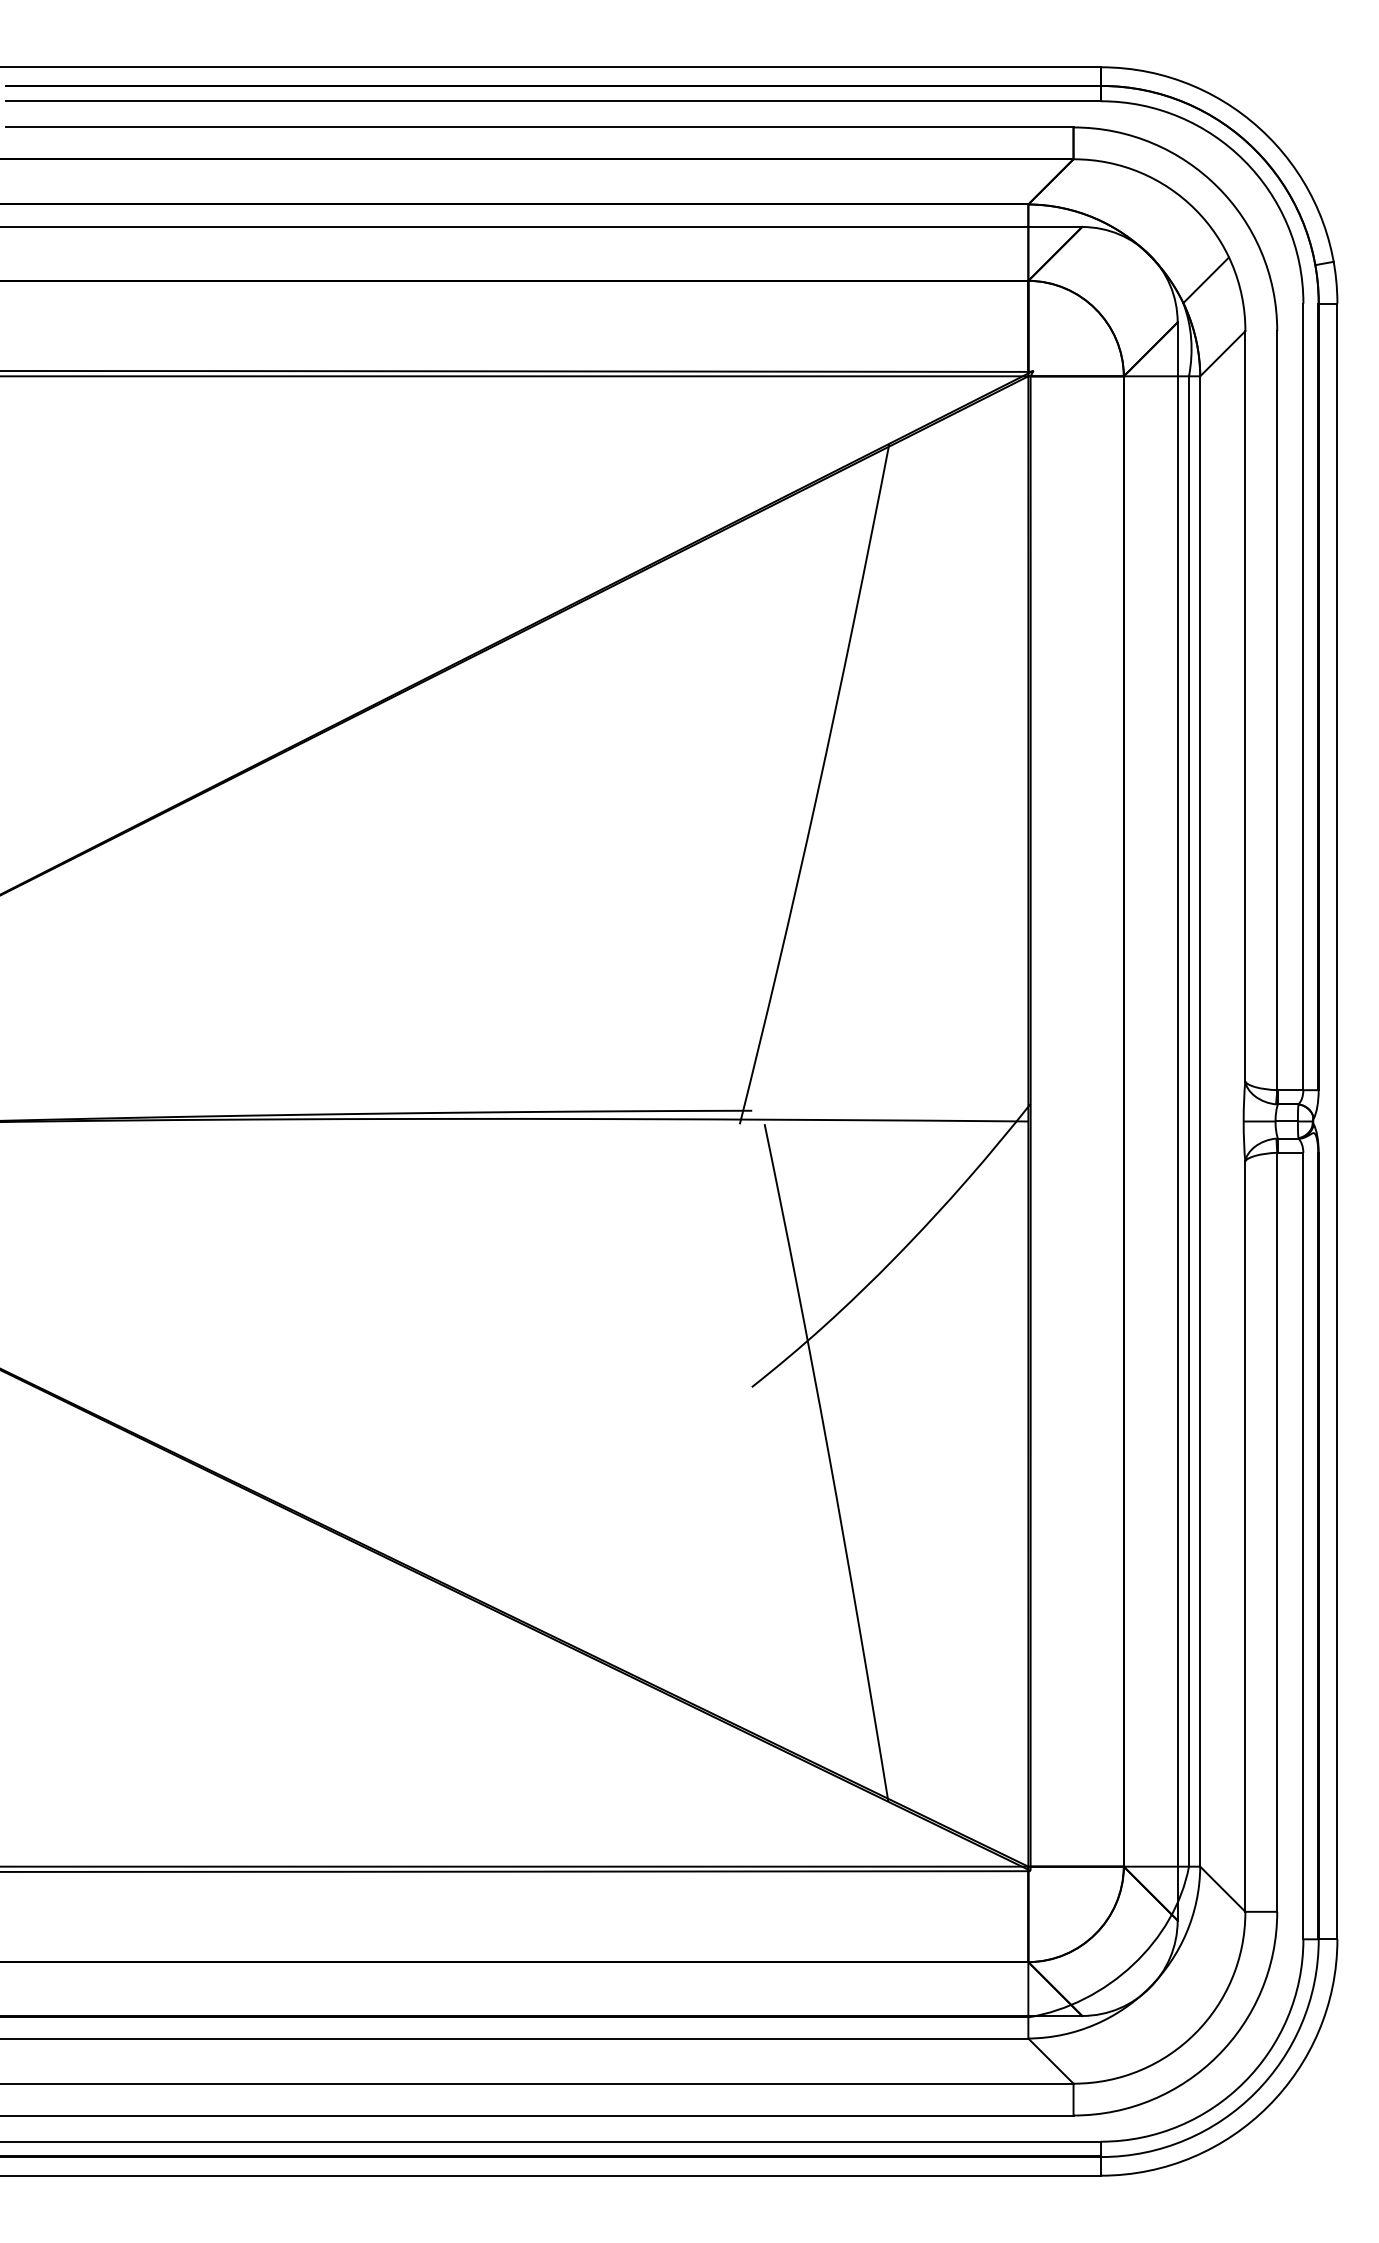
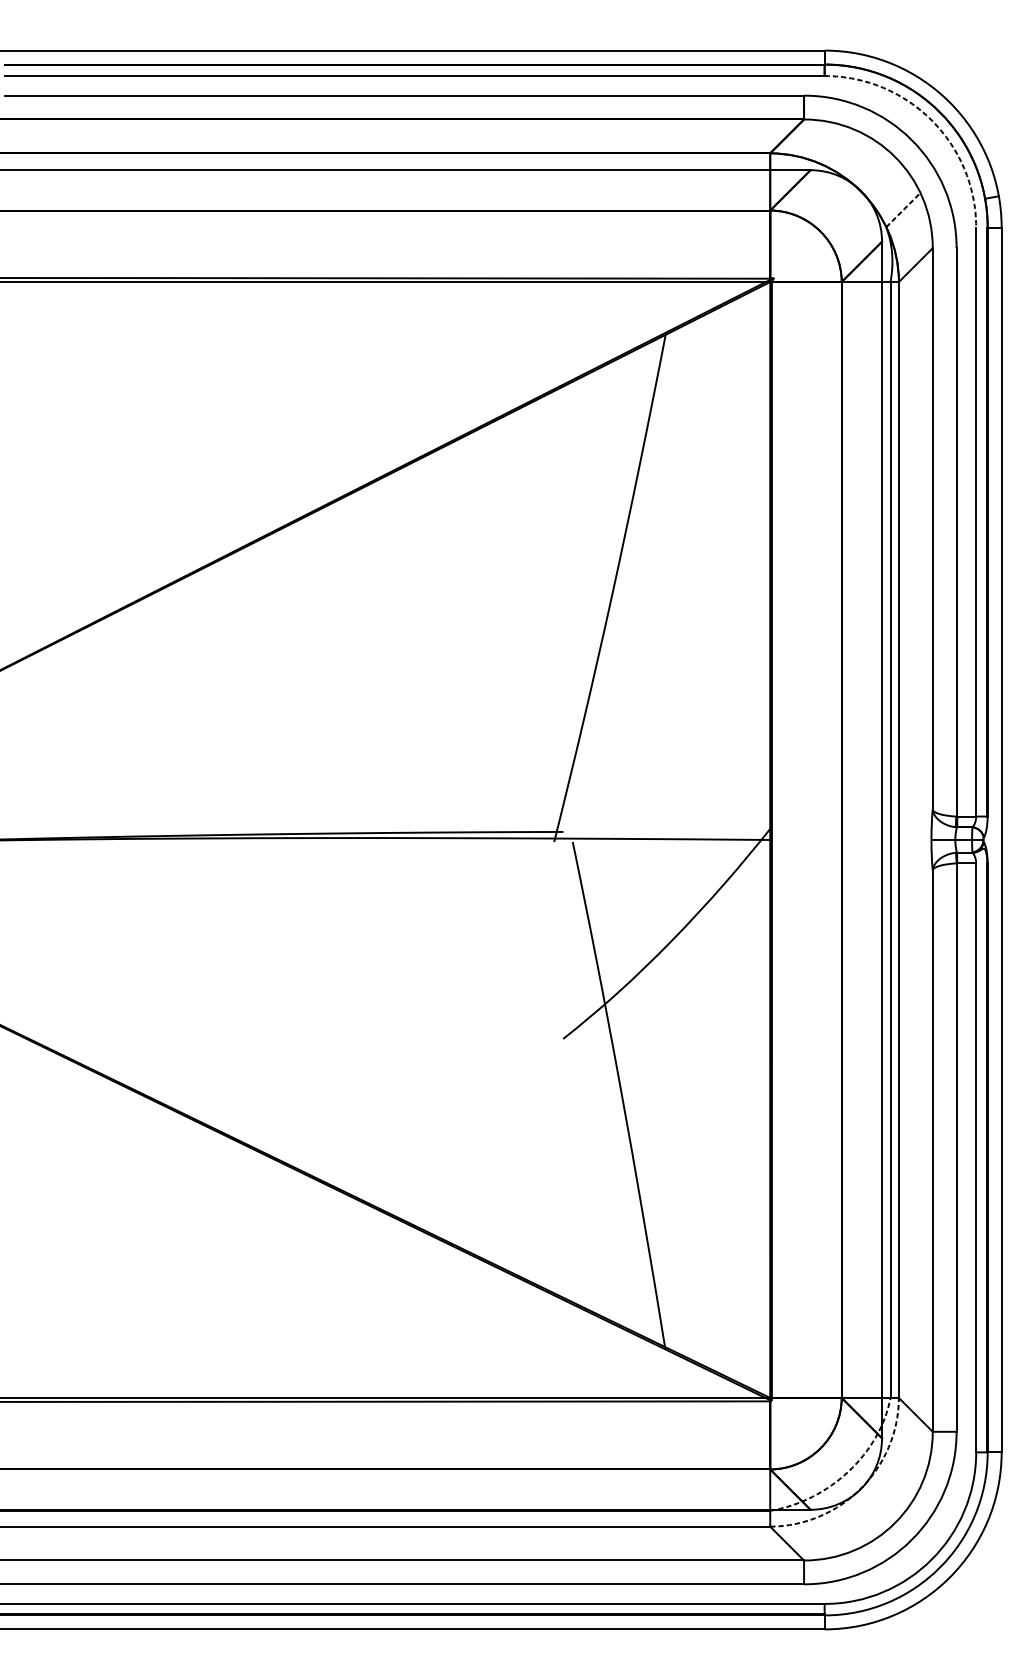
arc: (1244, 160) -> (932, 120), solid -> dashed
line: (1206, 279) -> (903, 209), solid -> dashed
arc: (1133, 1964) -> (848, 1471), solid -> dashed
arc: (1149, 1987) -> (860, 1488), solid -> dashed

